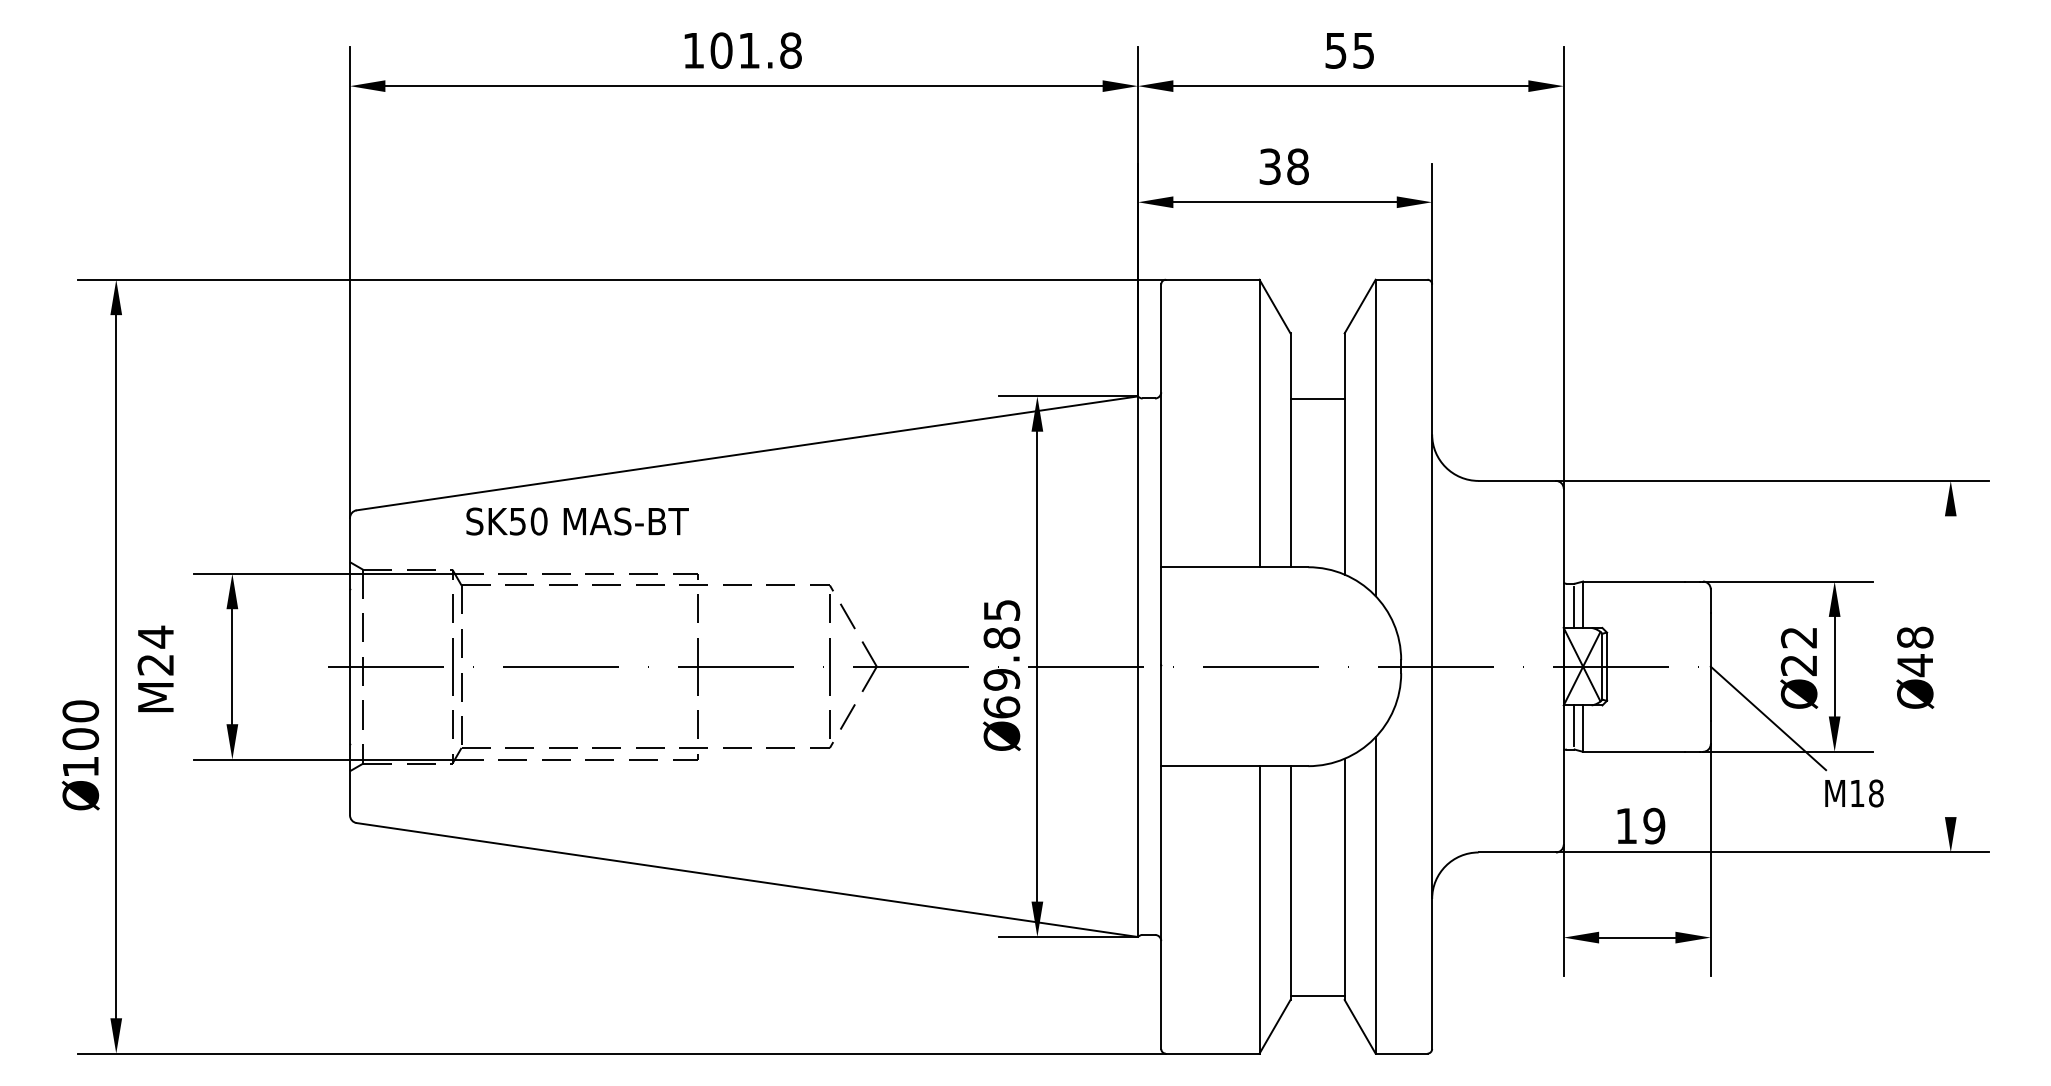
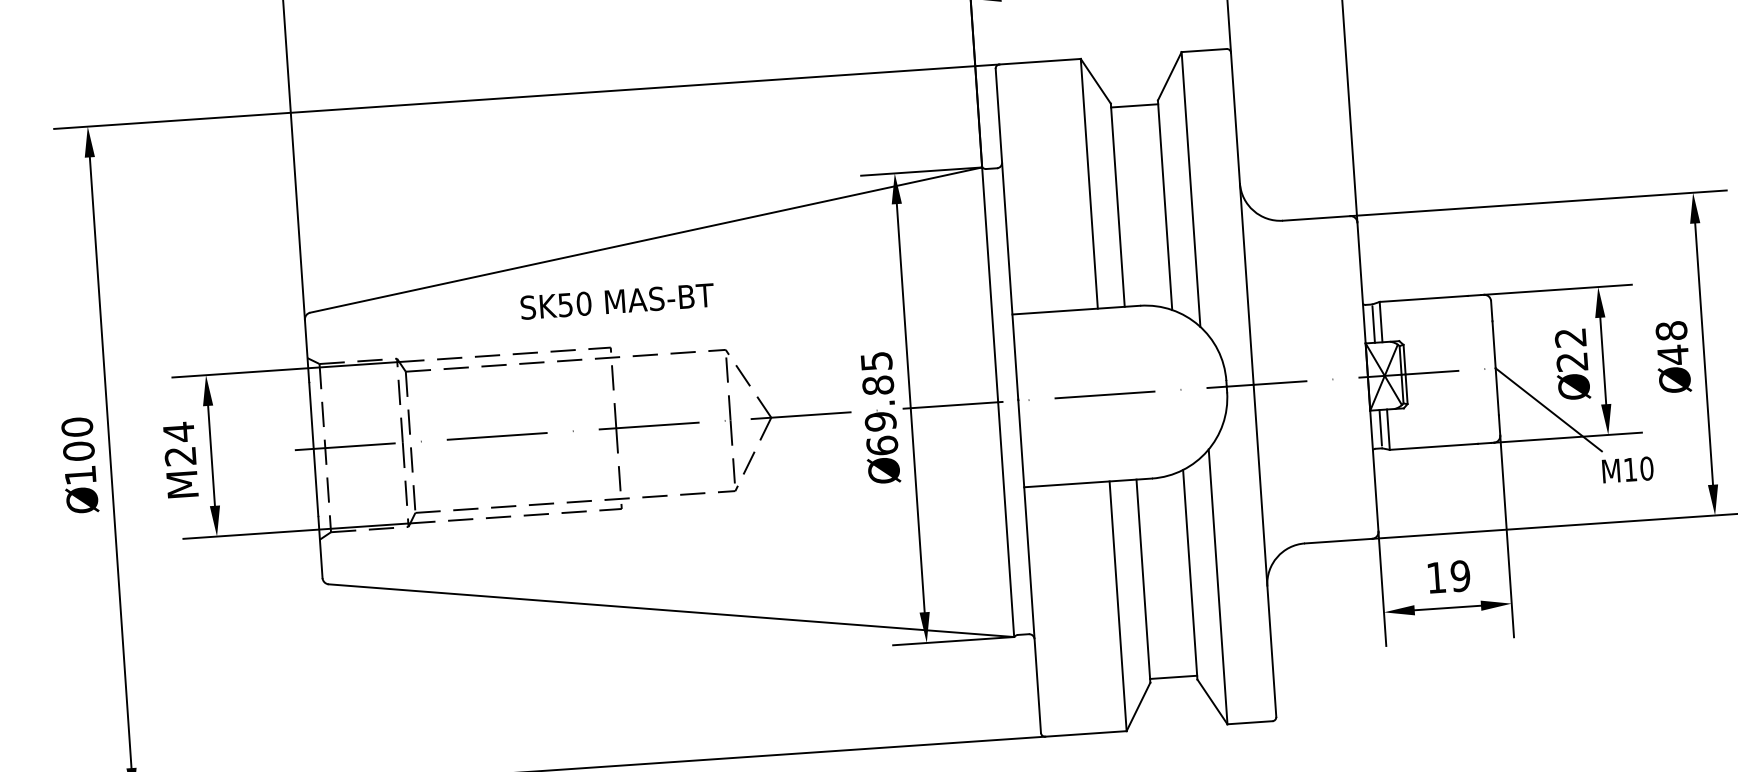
line: (1317, 398) -> (1134, 105), moved
text: (577, 521) -> (617, 301), moved
line: (1950, 666) -> (1703, 353), added
text: (155, 668) -> (180, 459), moved
text: (80, 755) -> (79, 465), moved
text: (1875, 793) -> (1646, 468), M18 -> M10
text: (1641, 825) -> (1449, 576), moved

